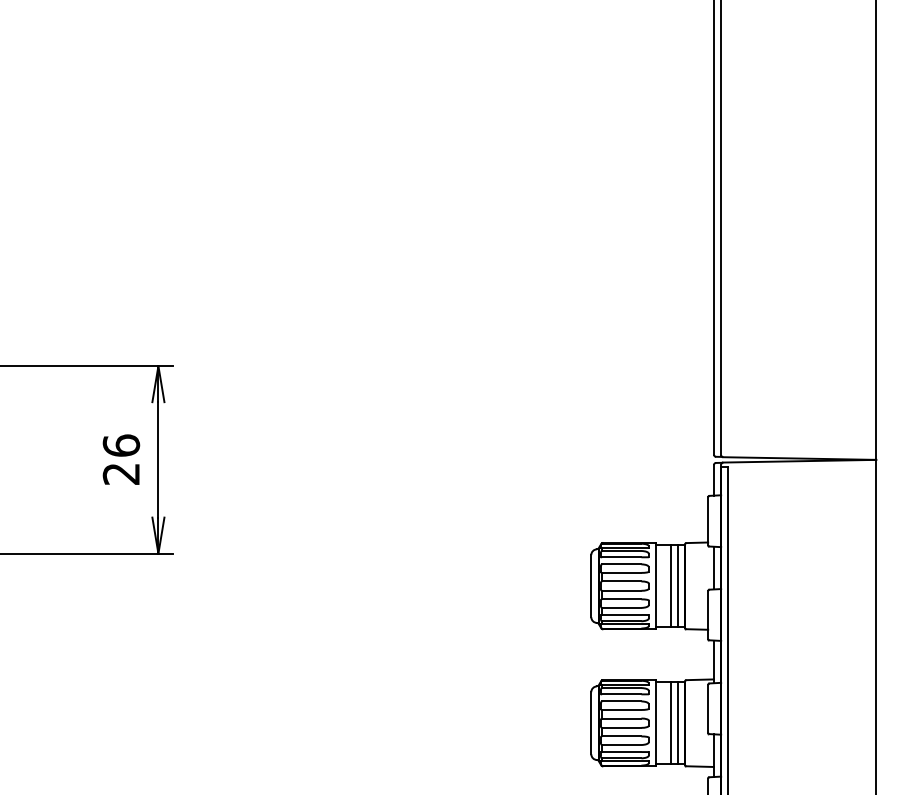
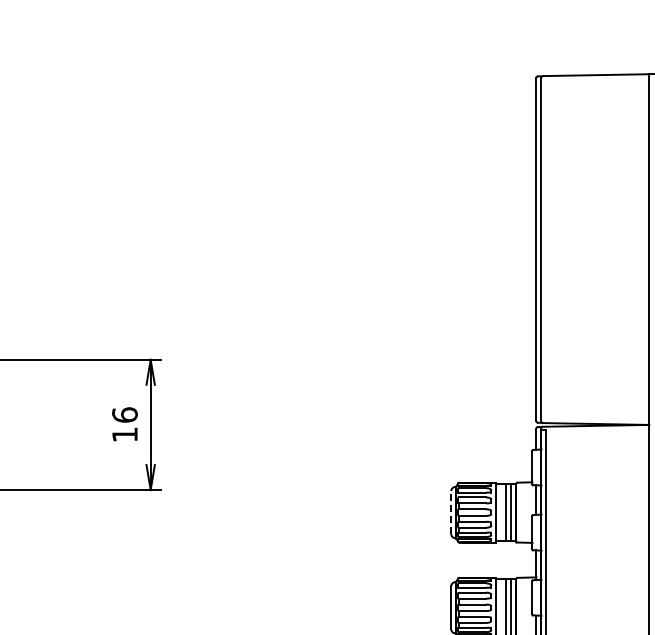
text: (120, 473) -> (124, 434), 26 -> 16
line: (591, 585) -> (451, 512), solid -> dashed

